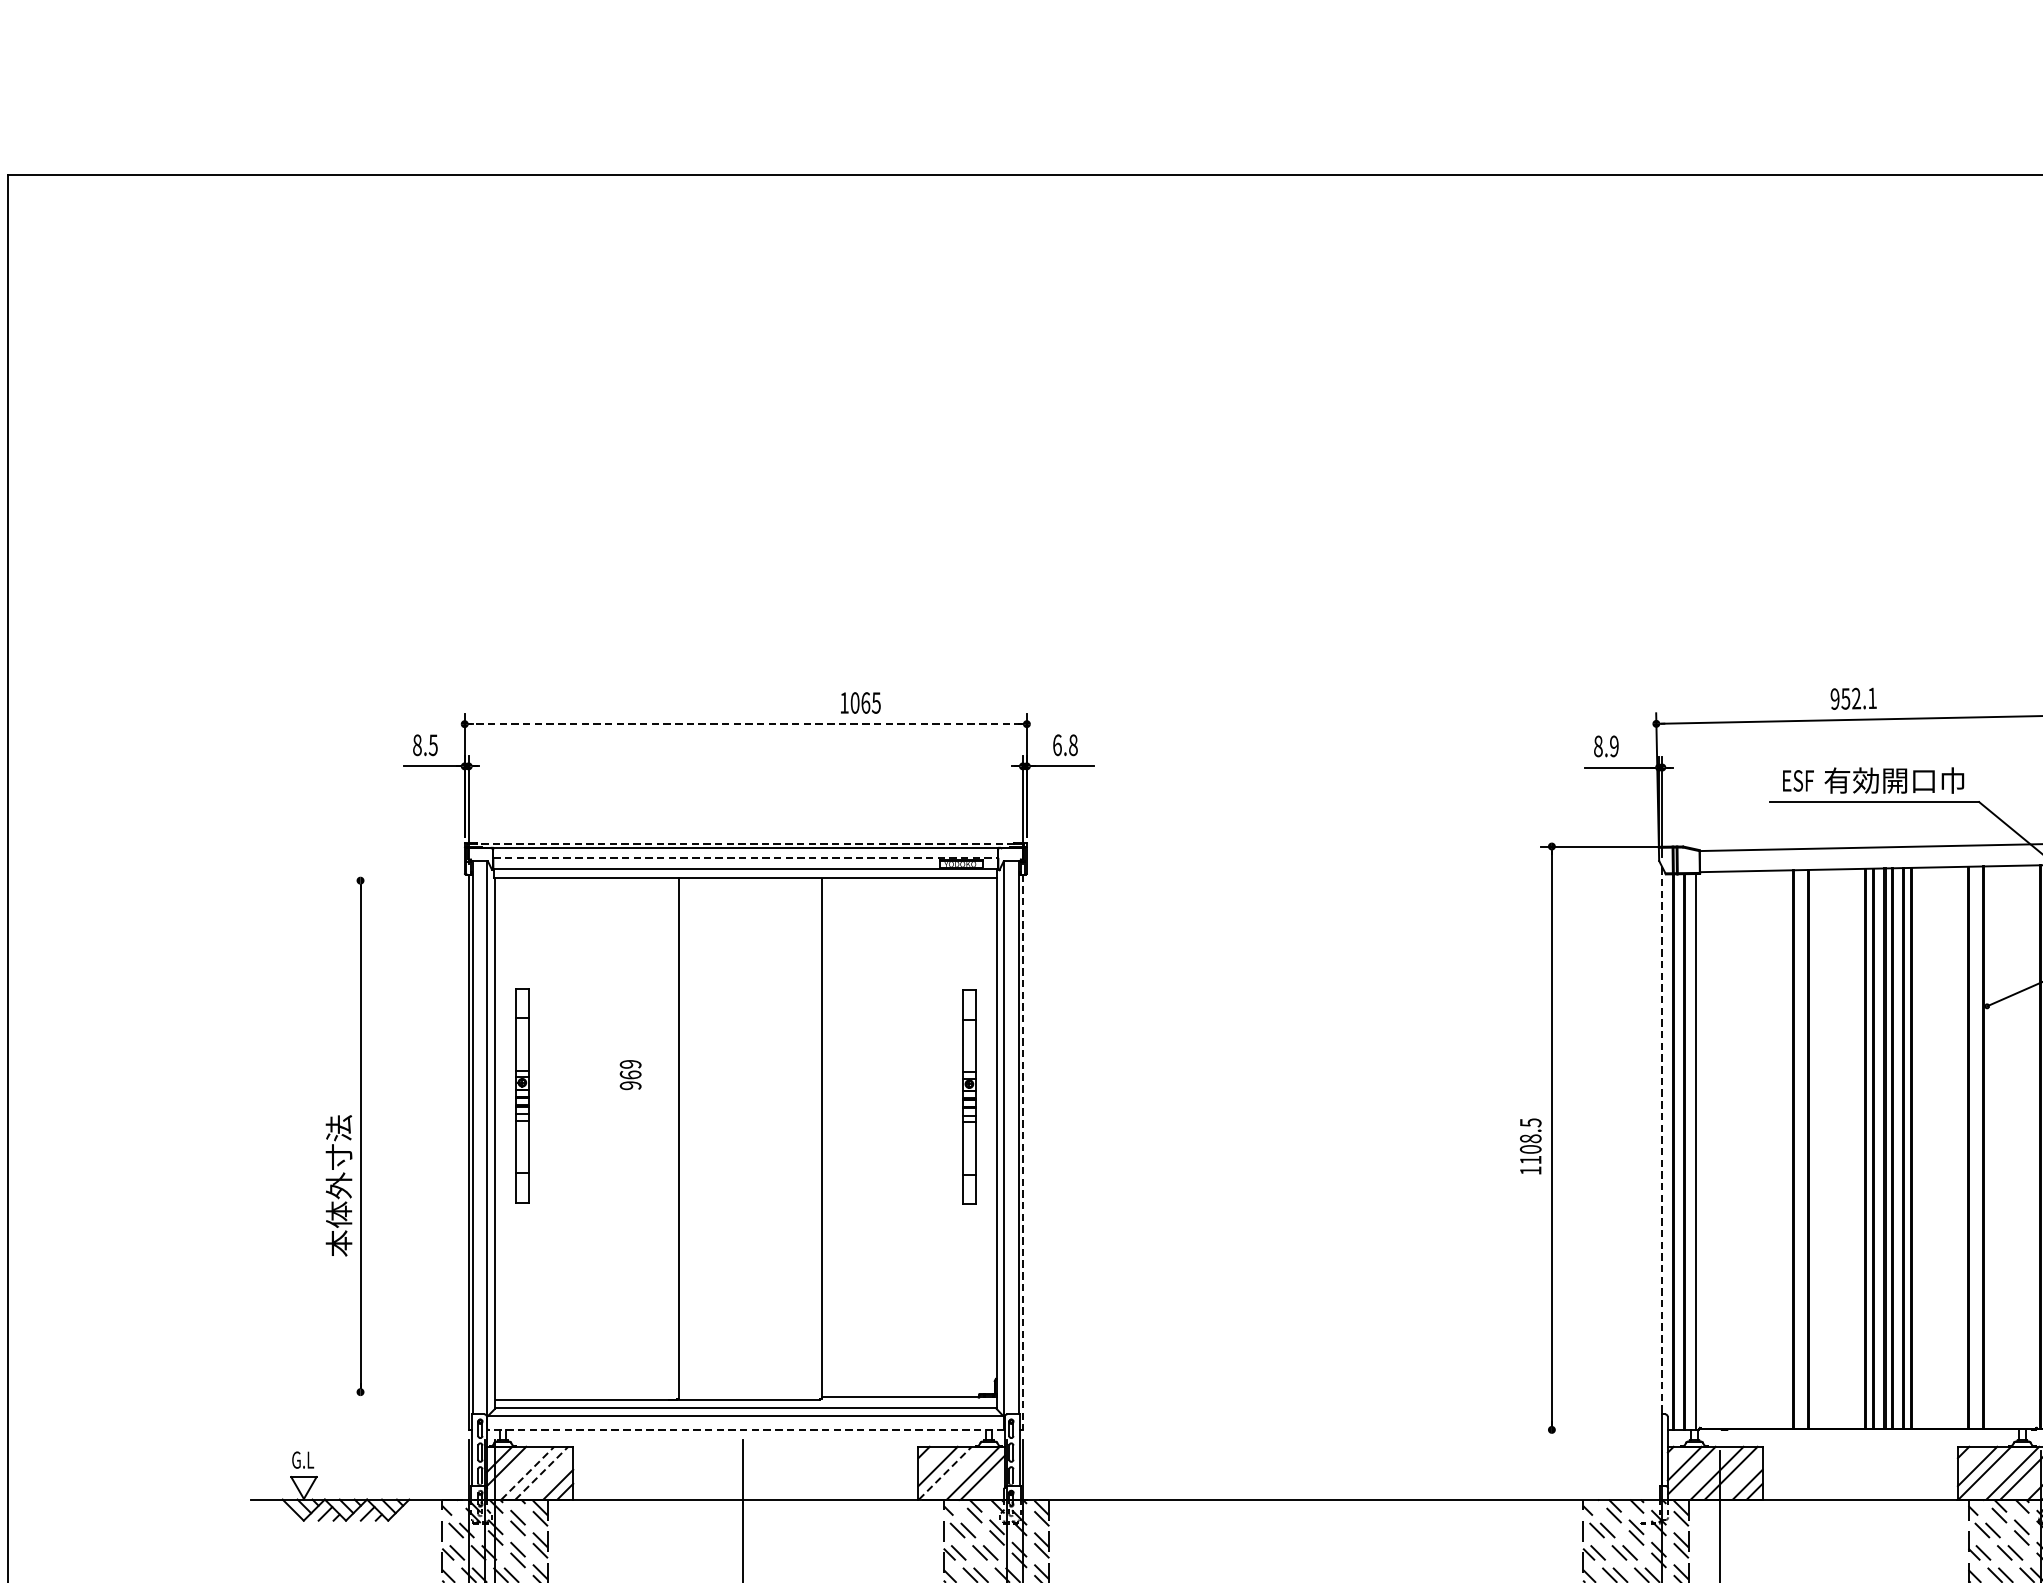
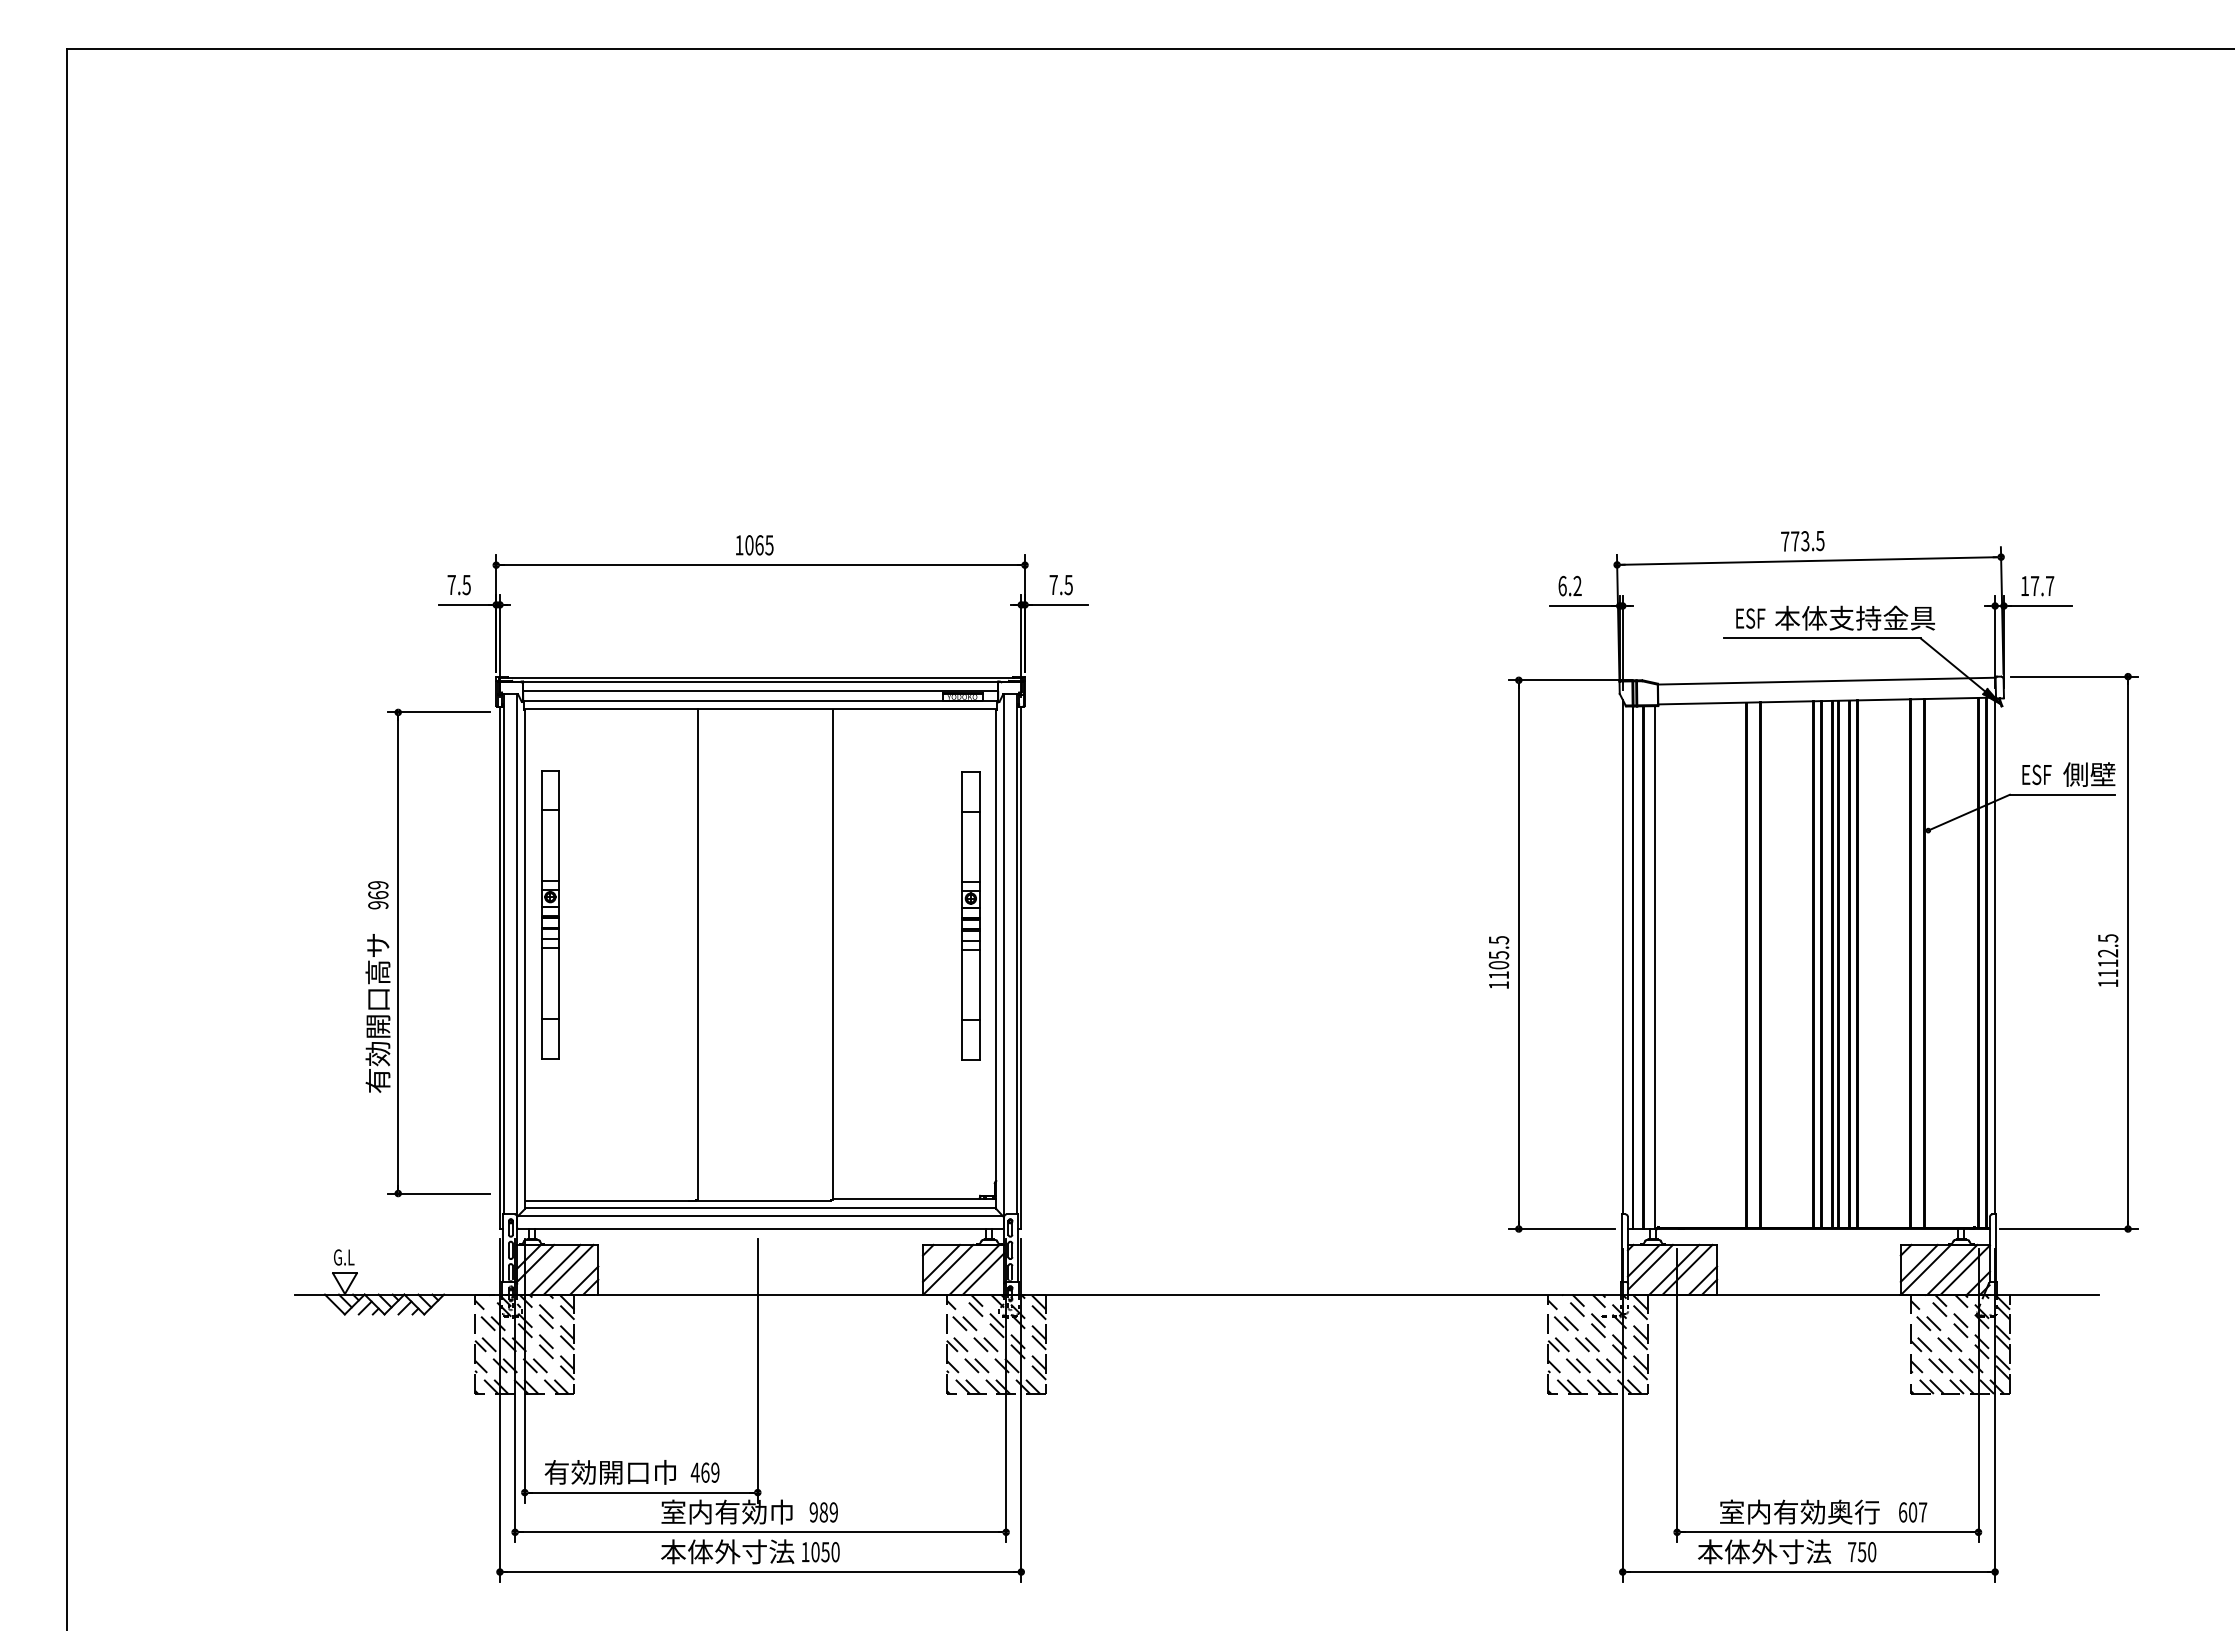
text: (1853, 698) -> (1802, 541), 952.1 -> 773.5
text: (860, 703) -> (754, 545), moved
line: (745, 724) -> (760, 565), dashed -> solid
text: (417, 744) -> (451, 584), 8.5 -> 7.5
text: (1064, 744) -> (1060, 584), 6.8 -> 7.5
text: (1605, 746) -> (1569, 586), 8.9 -> 6.2
text: (1908, 779) -> (1854, 617), 有効開口巾 -> 本体支持金具
line: (745, 843) -> (760, 677), dashed -> solid
line: (745, 858) -> (760, 691), dashed -> solid
line: (404, 880) -> (439, 712), added
text: (630, 1075) -> (378, 895), moved
part: (522, 1095) -> (550, 914), size x1.43
part: (968, 1096) -> (970, 915), size x1.43
text: (1530, 1139) -> (1498, 955), 1108.5 -> 1105.5
line: (1662, 1141) -> (1622, 957), dashed -> solid
line: (1023, 1152) -> (1021, 968), dashed -> solid
text: (338, 1199) -> (377, 1012), 本体外寸法 -> 有効開口高サ
line: (404, 1392) -> (439, 1193), added
line: (745, 1430) -> (760, 1229), dashed -> solid
line: (1597, 1430) -> (1561, 1229), added
line: (527, 1472) -> (555, 1269), dashed -> solid
line: (542, 1472) -> (569, 1269), dashed -> solid
line: (945, 1472) -> (948, 1269), dashed -> solid

